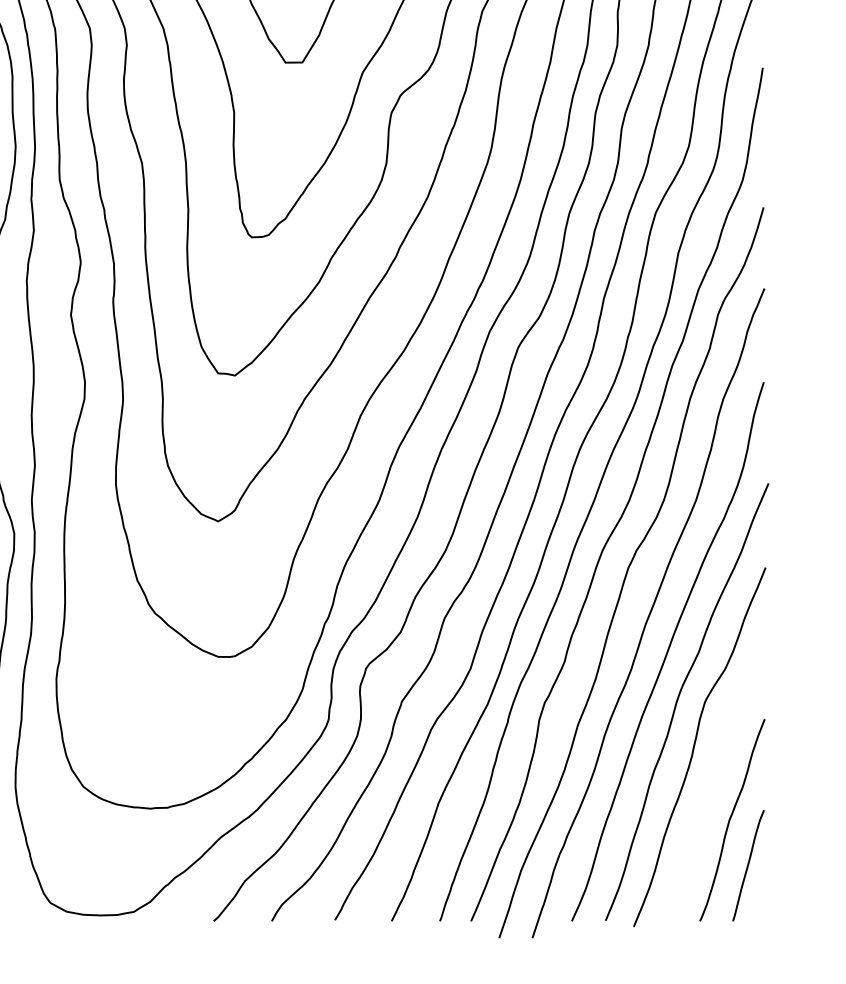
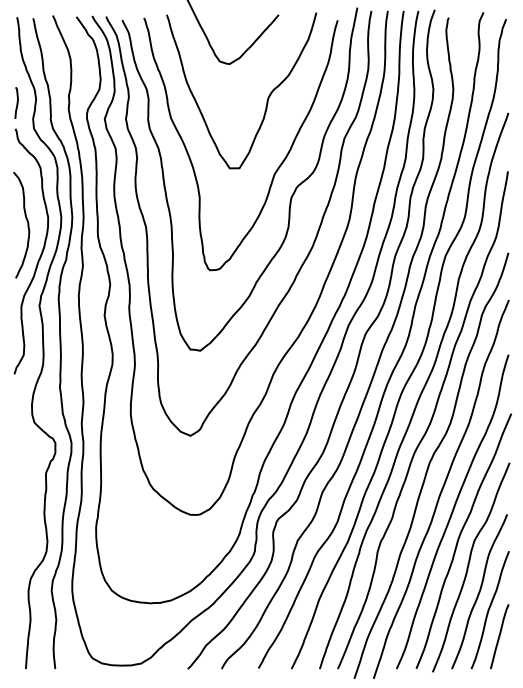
curve: (713, 788) -> (479, 591), added

